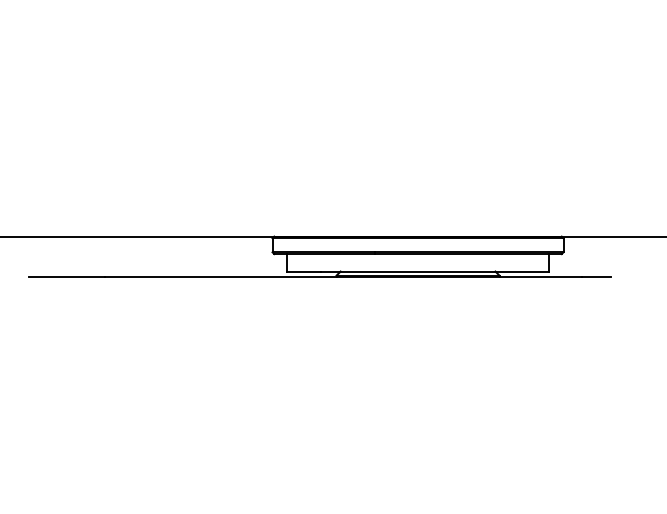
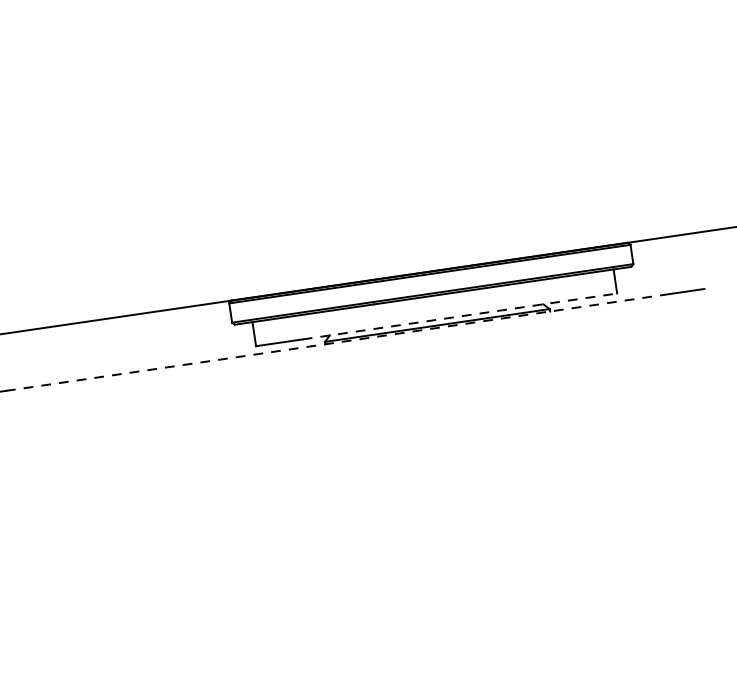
line: (434, 271) -> (459, 316), solid -> dashed
line: (343, 277) -> (335, 343), solid -> dashed

